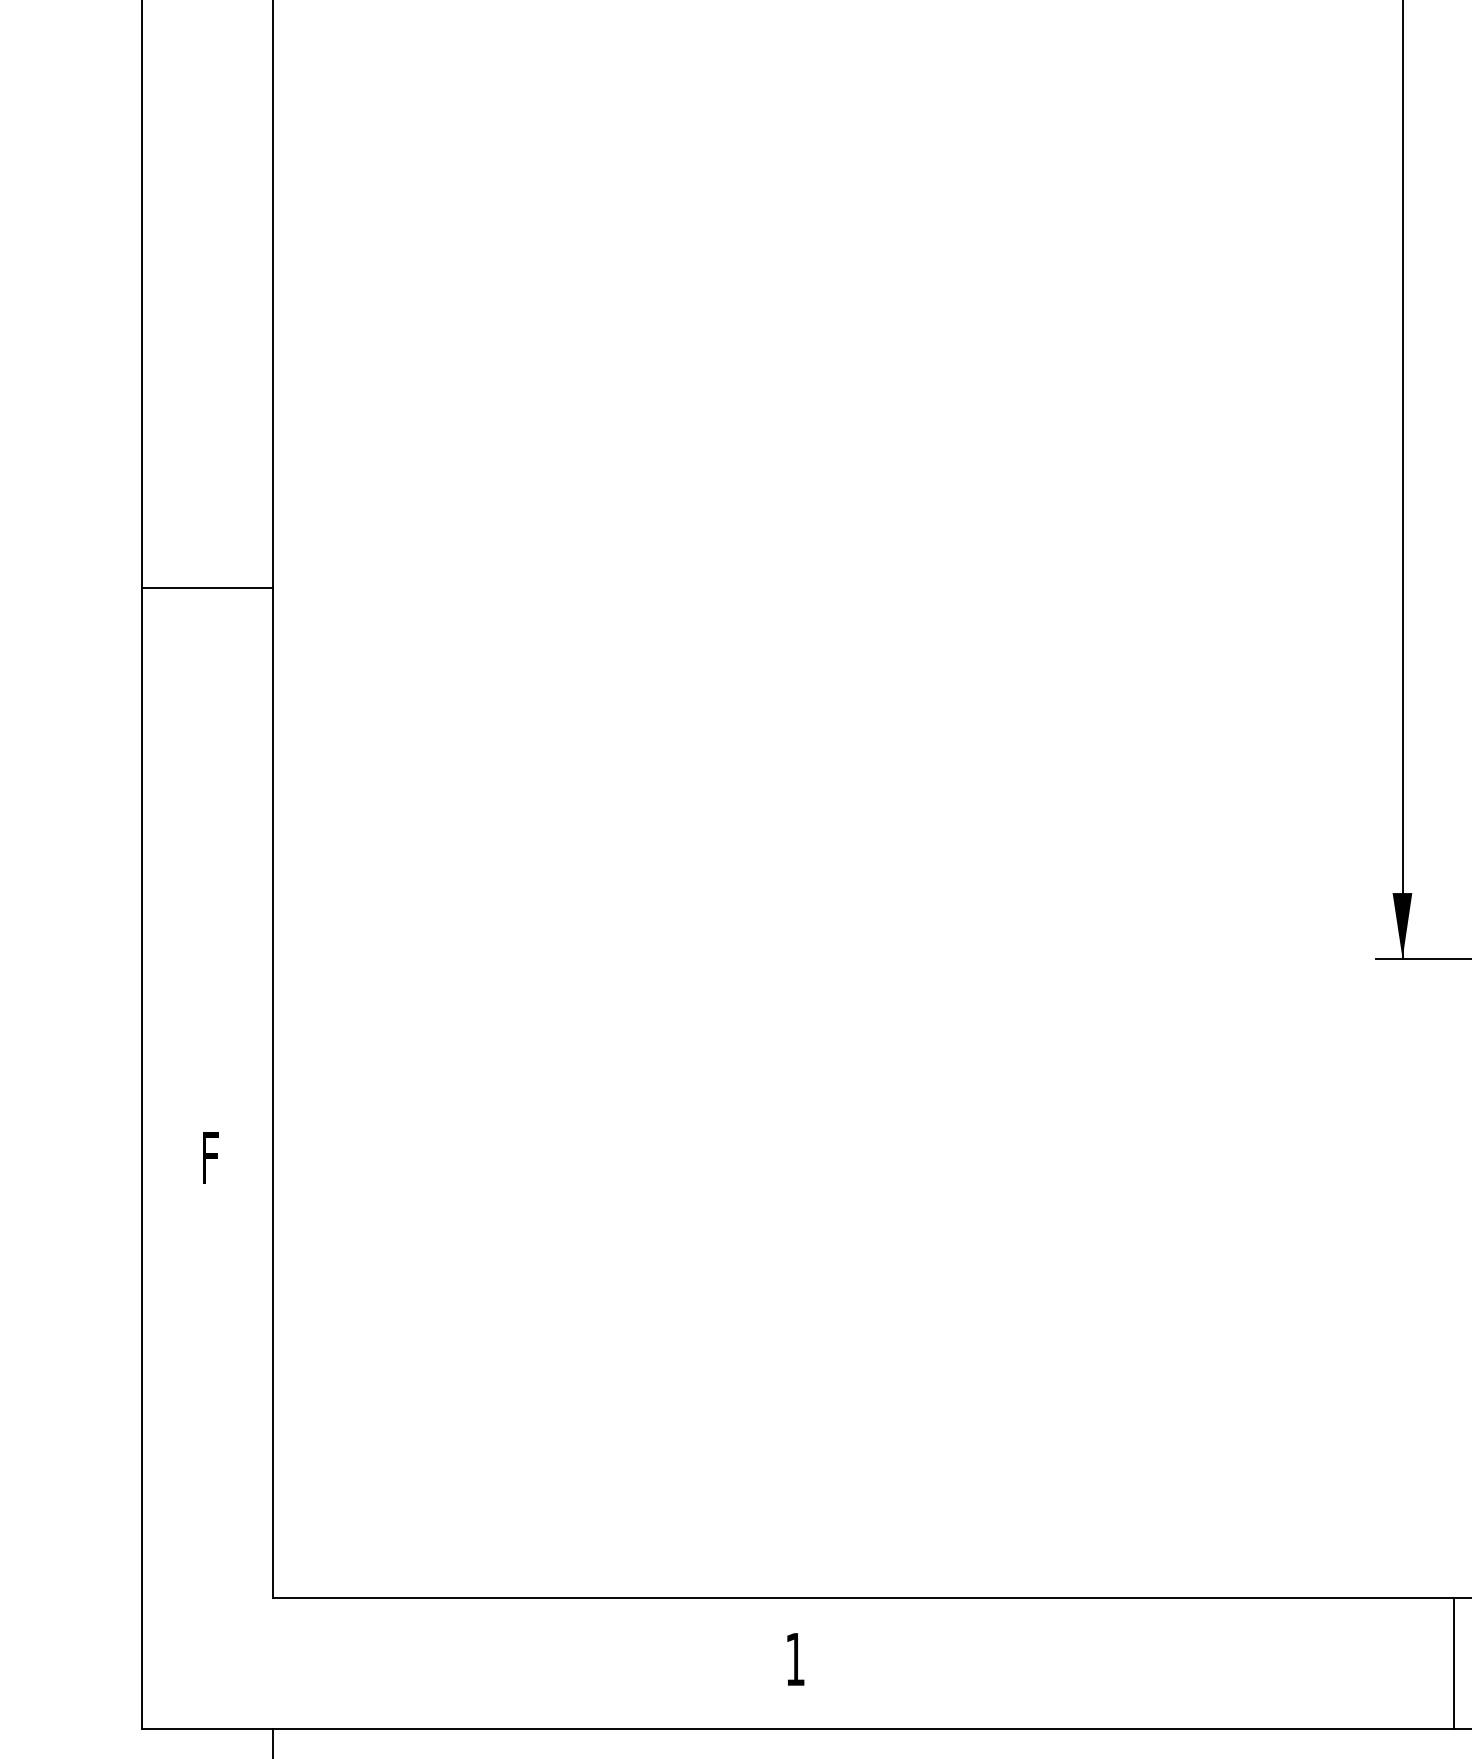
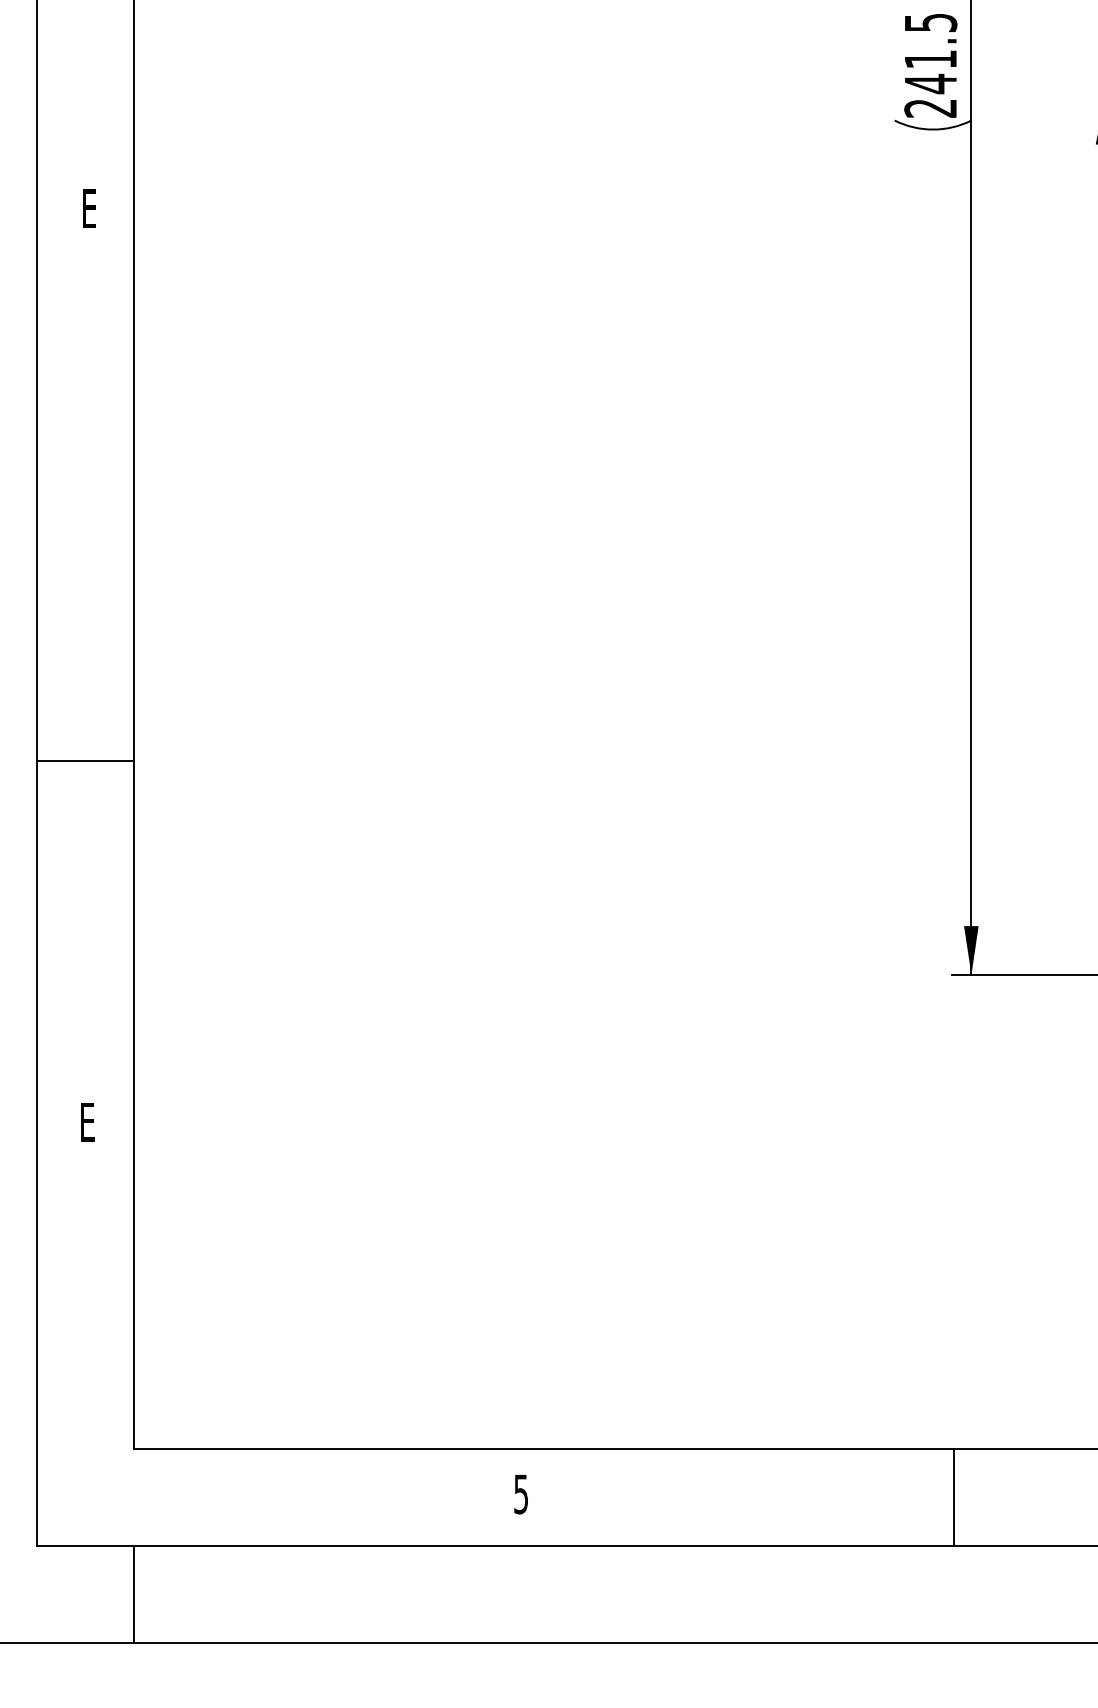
line: (207, 587) -> (85, 760), moved
text: (210, 1157) -> (87, 1122), F -> E
text: (794, 1659) -> (520, 1494), 1 -> 5
line: (1453, 1663) -> (953, 1497), moved

